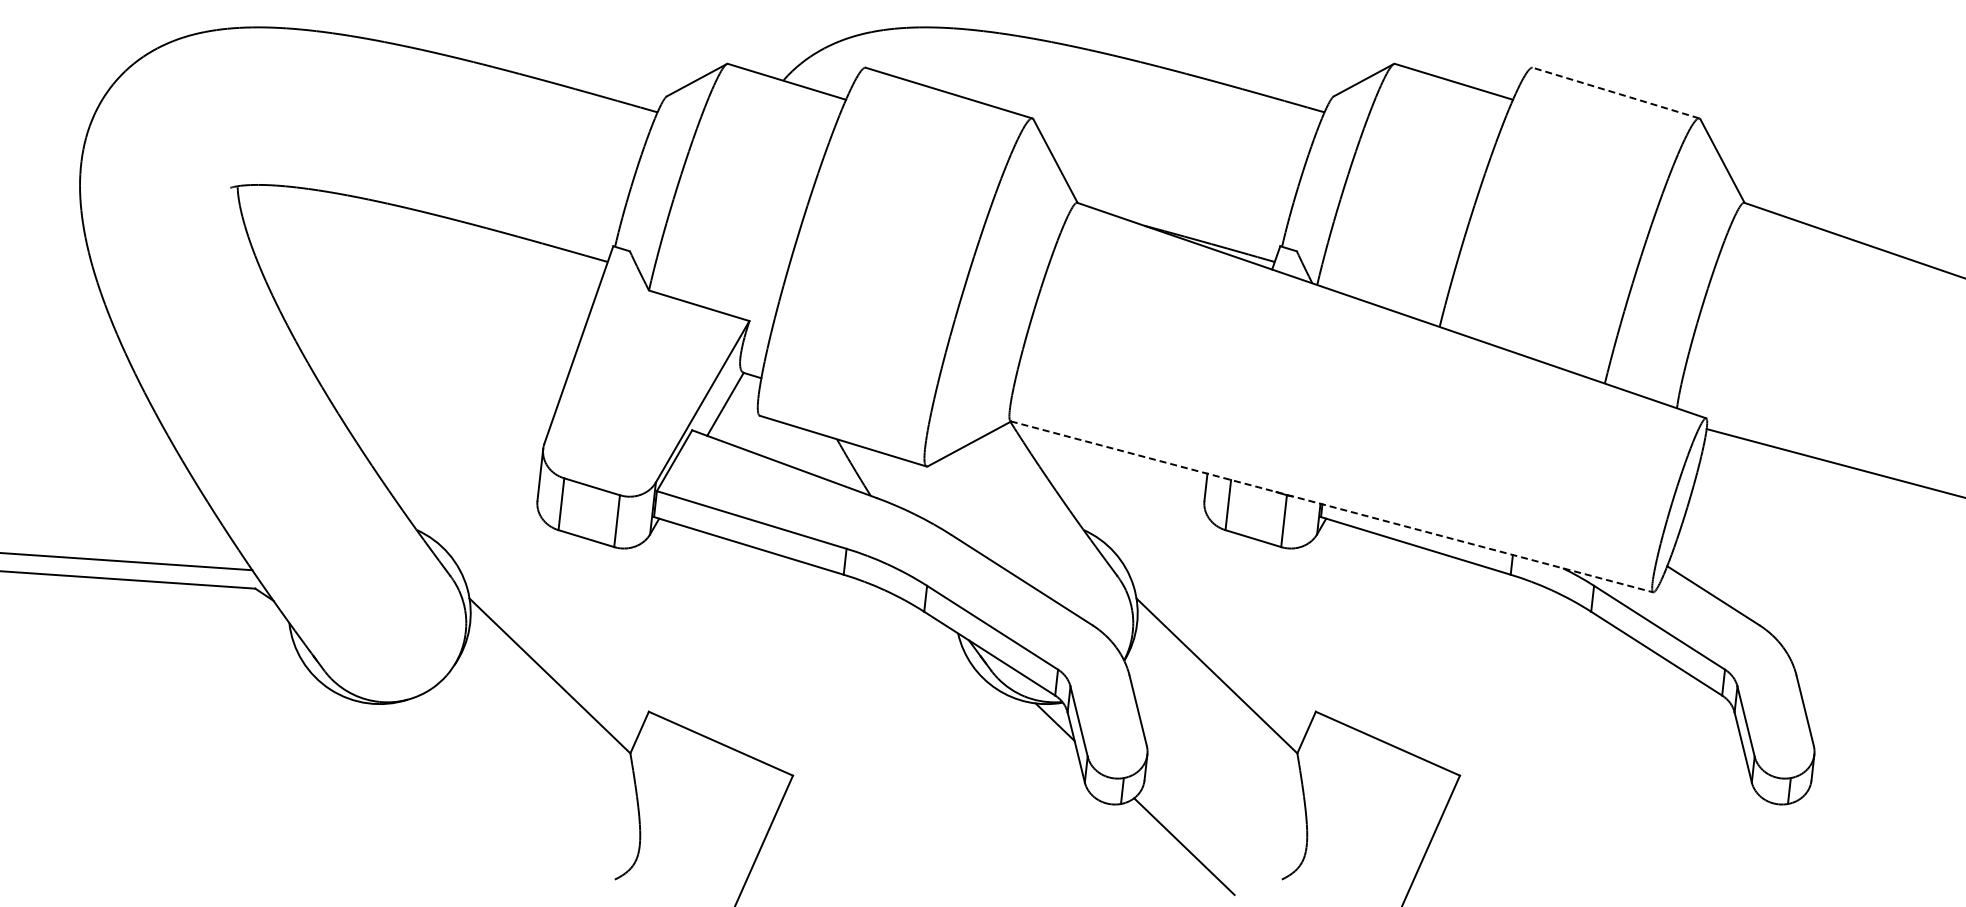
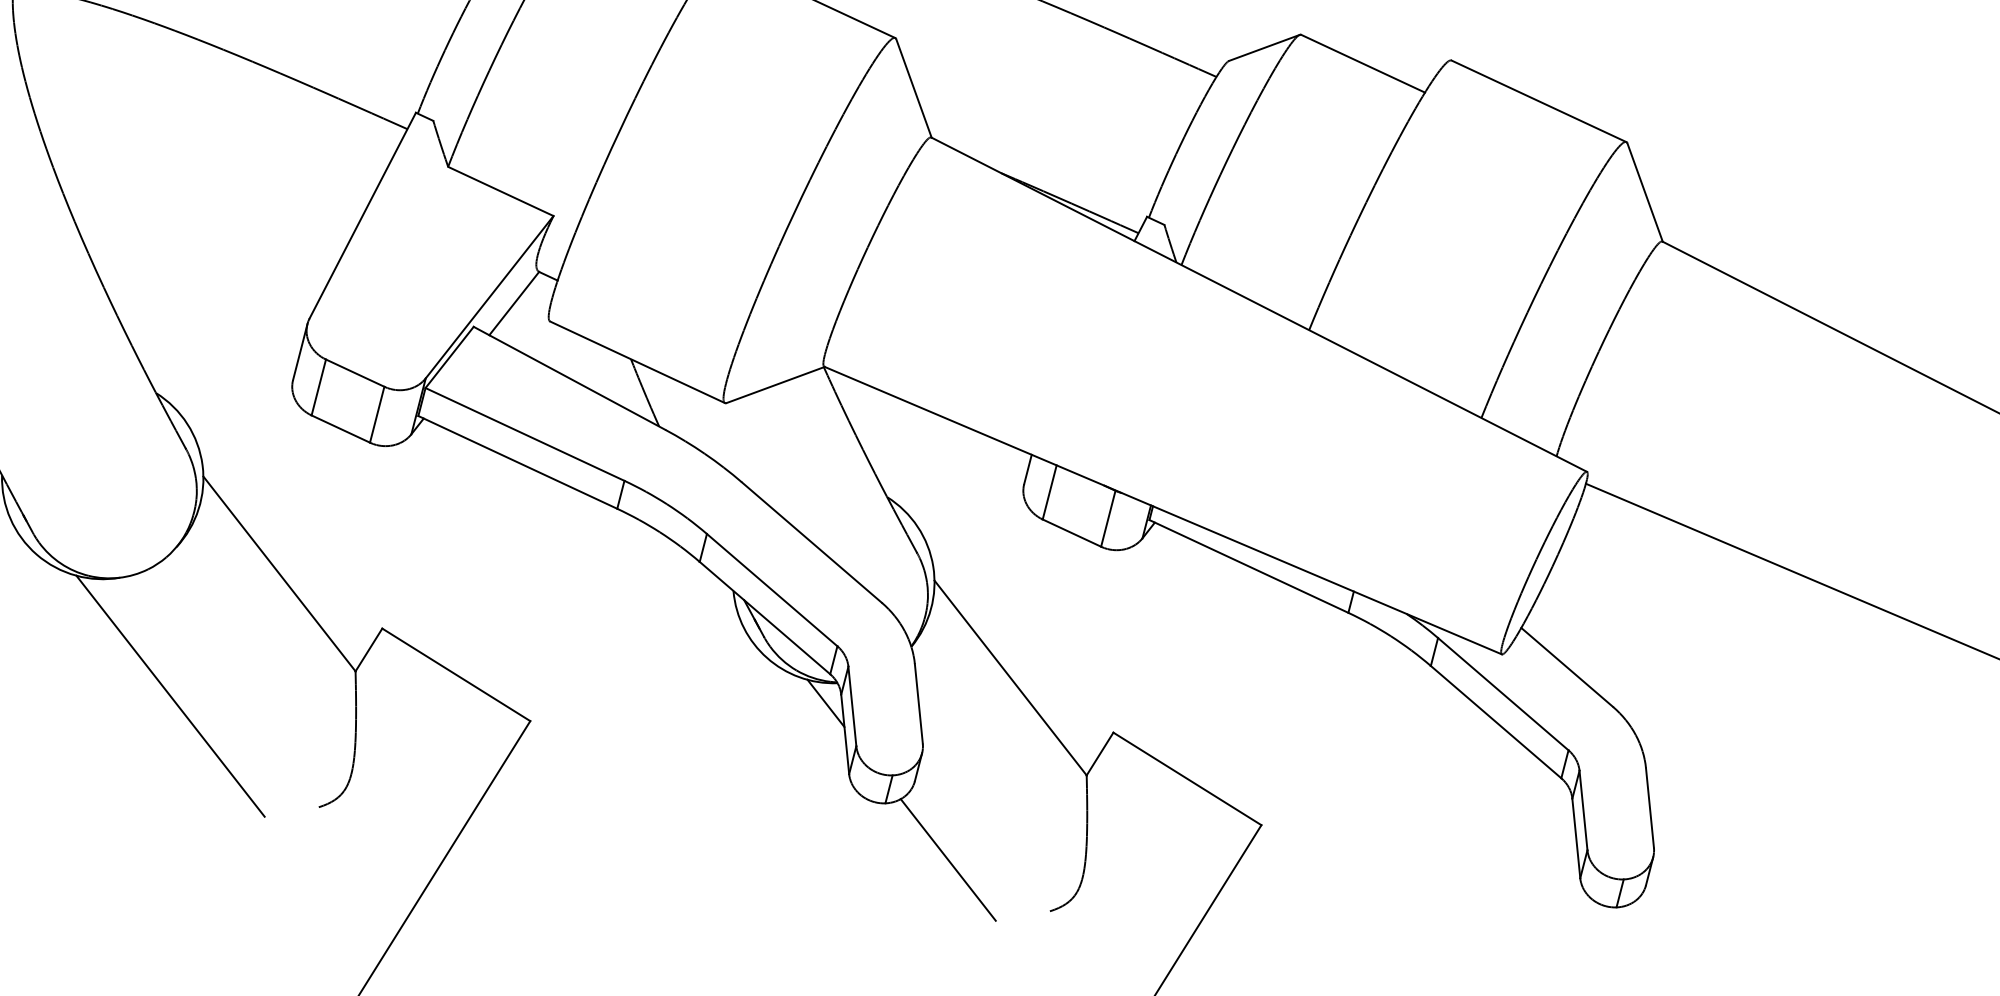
line: (1615, 92) -> (1538, 100), dashed -> solid
line: (1332, 506) -> (1163, 510), dashed -> solid
line: (467, 798) -> (169, 695), added

